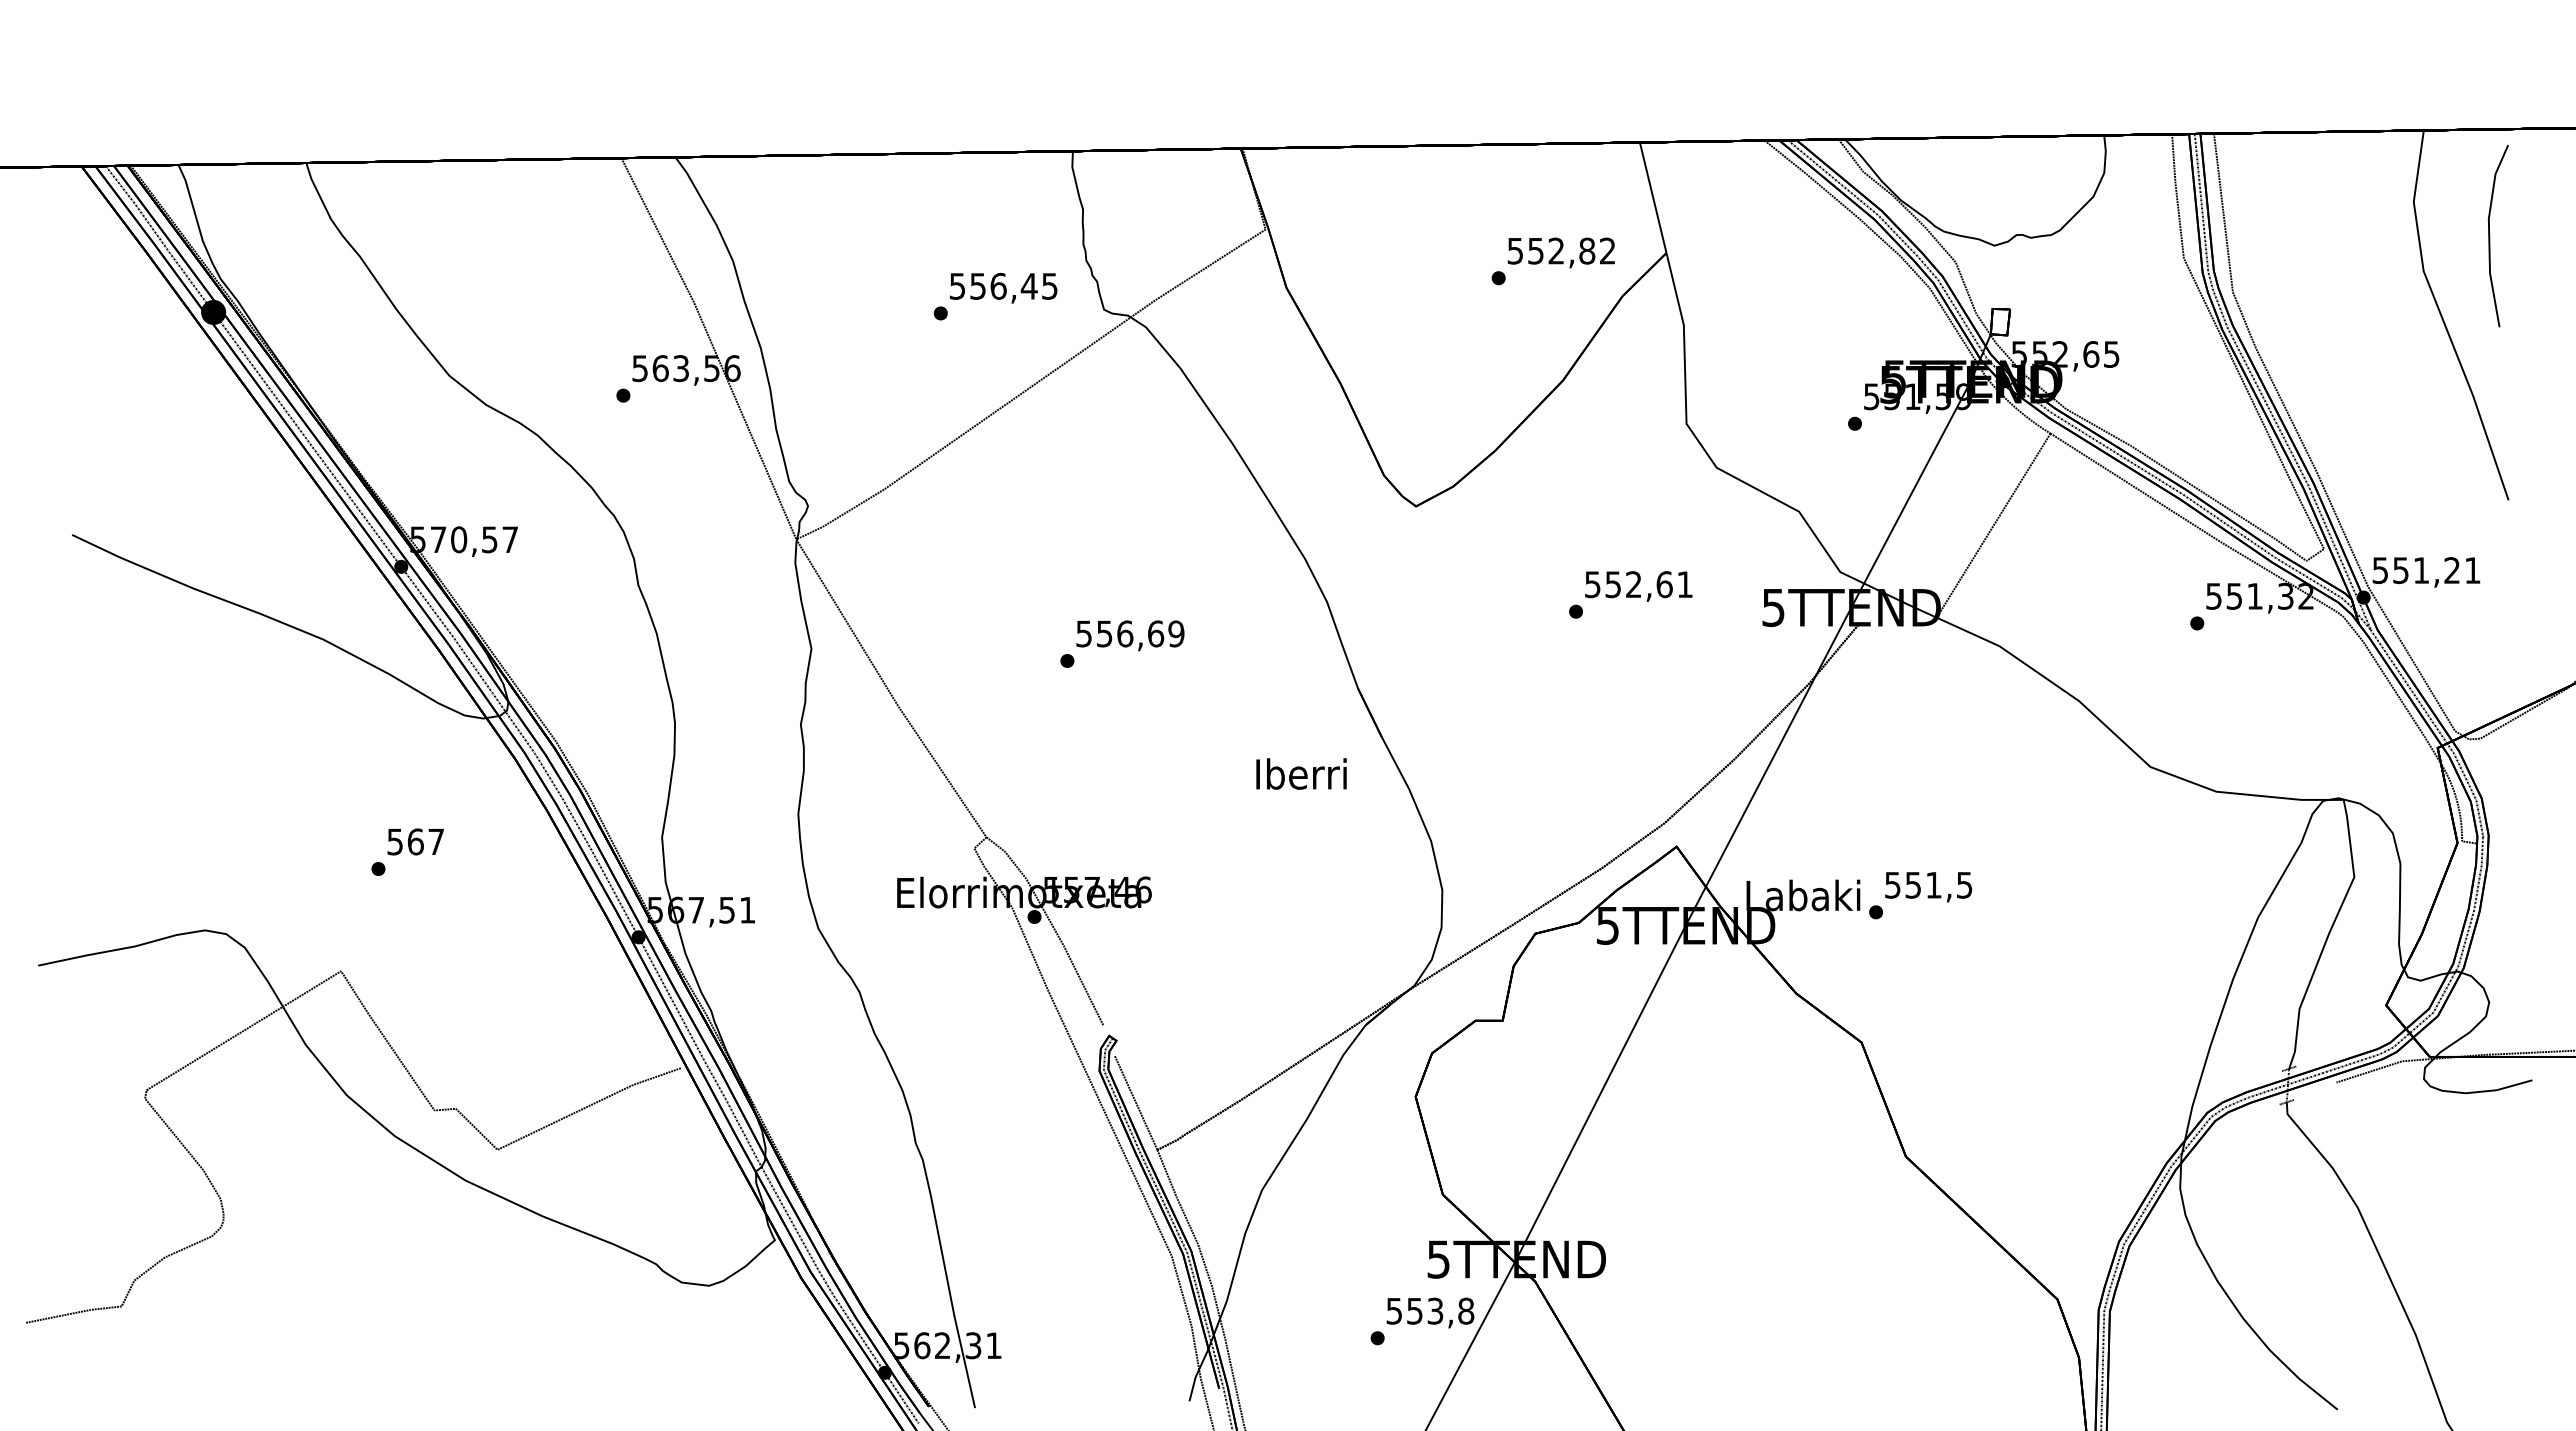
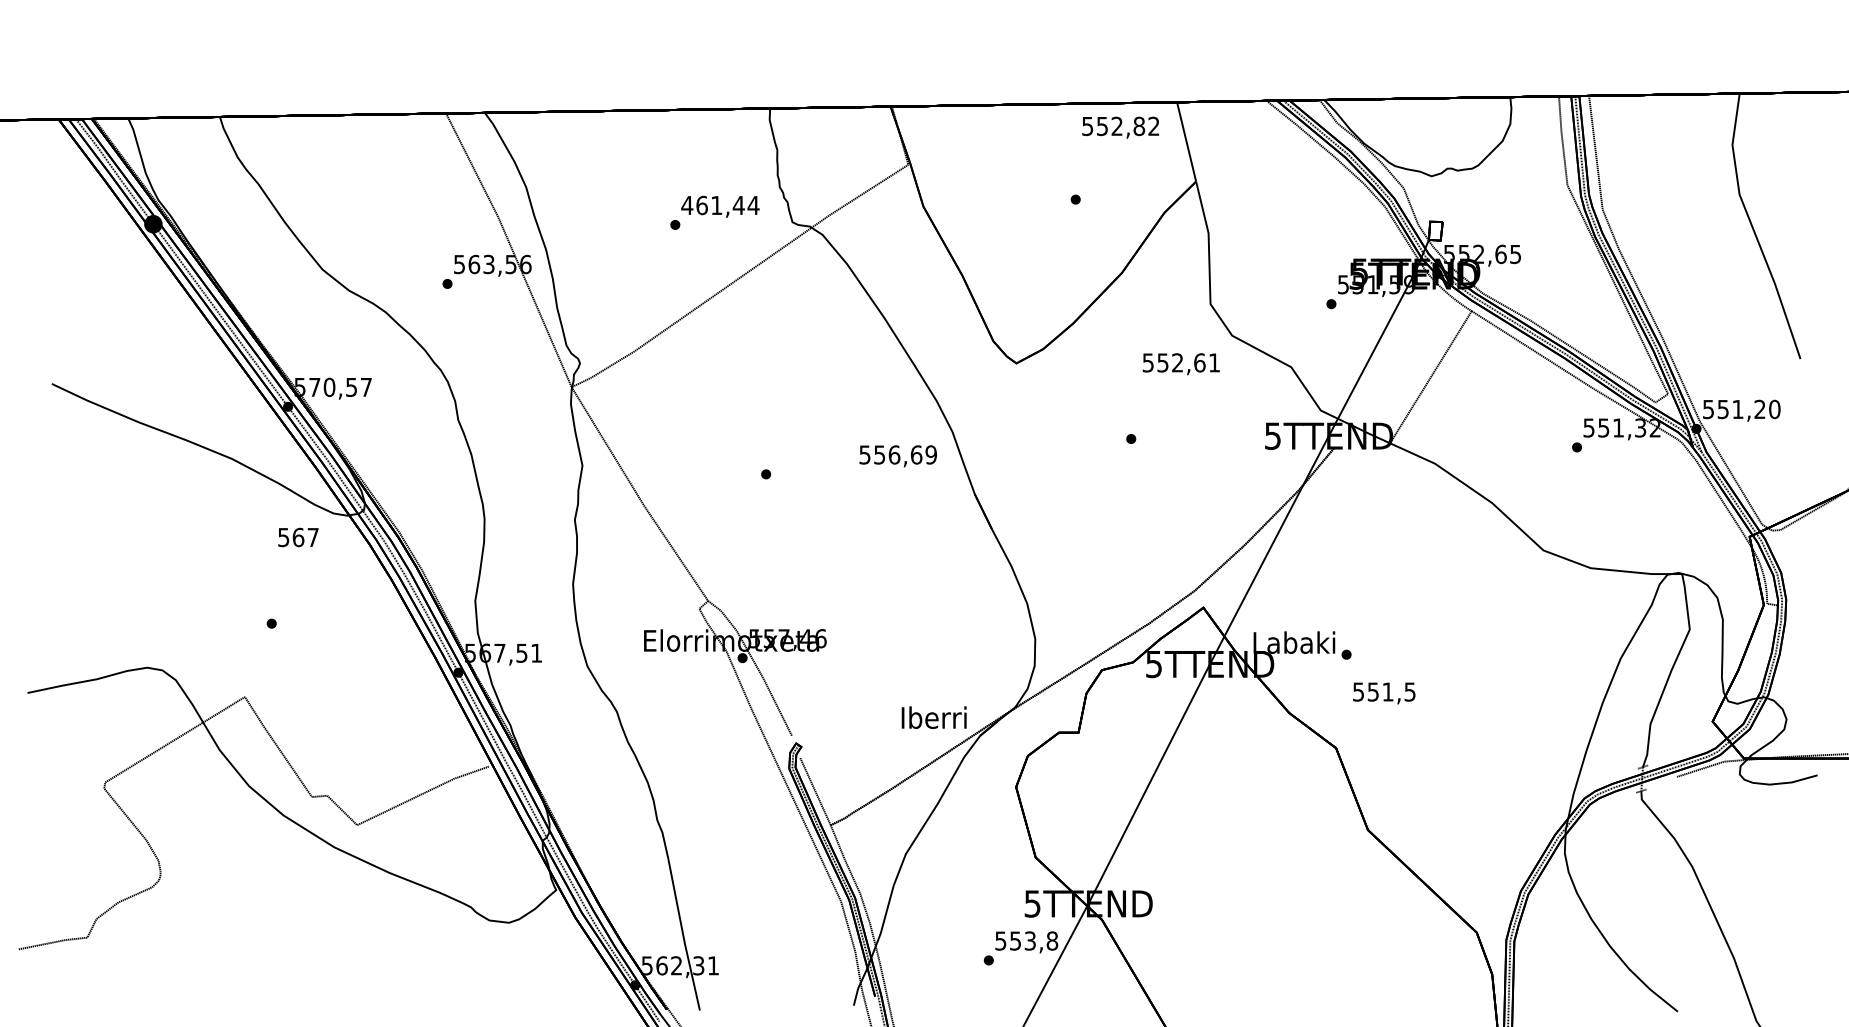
line: (2490, 236) -> (1787, 169), removed
text: (1560, 252) -> (1120, 127), moved
text: (1003, 285) -> (720, 204), 556,45 -> 461,44
text: (2472, 570) -> (1774, 409), 551,21 -> 551,20
text: (1638, 586) -> (1181, 364), moved
text: (1130, 635) -> (898, 456), moved
text: (1301, 773) -> (934, 717), moved
text: (415, 841) -> (298, 537), moved
text: (1928, 887) -> (1384, 693), moved

